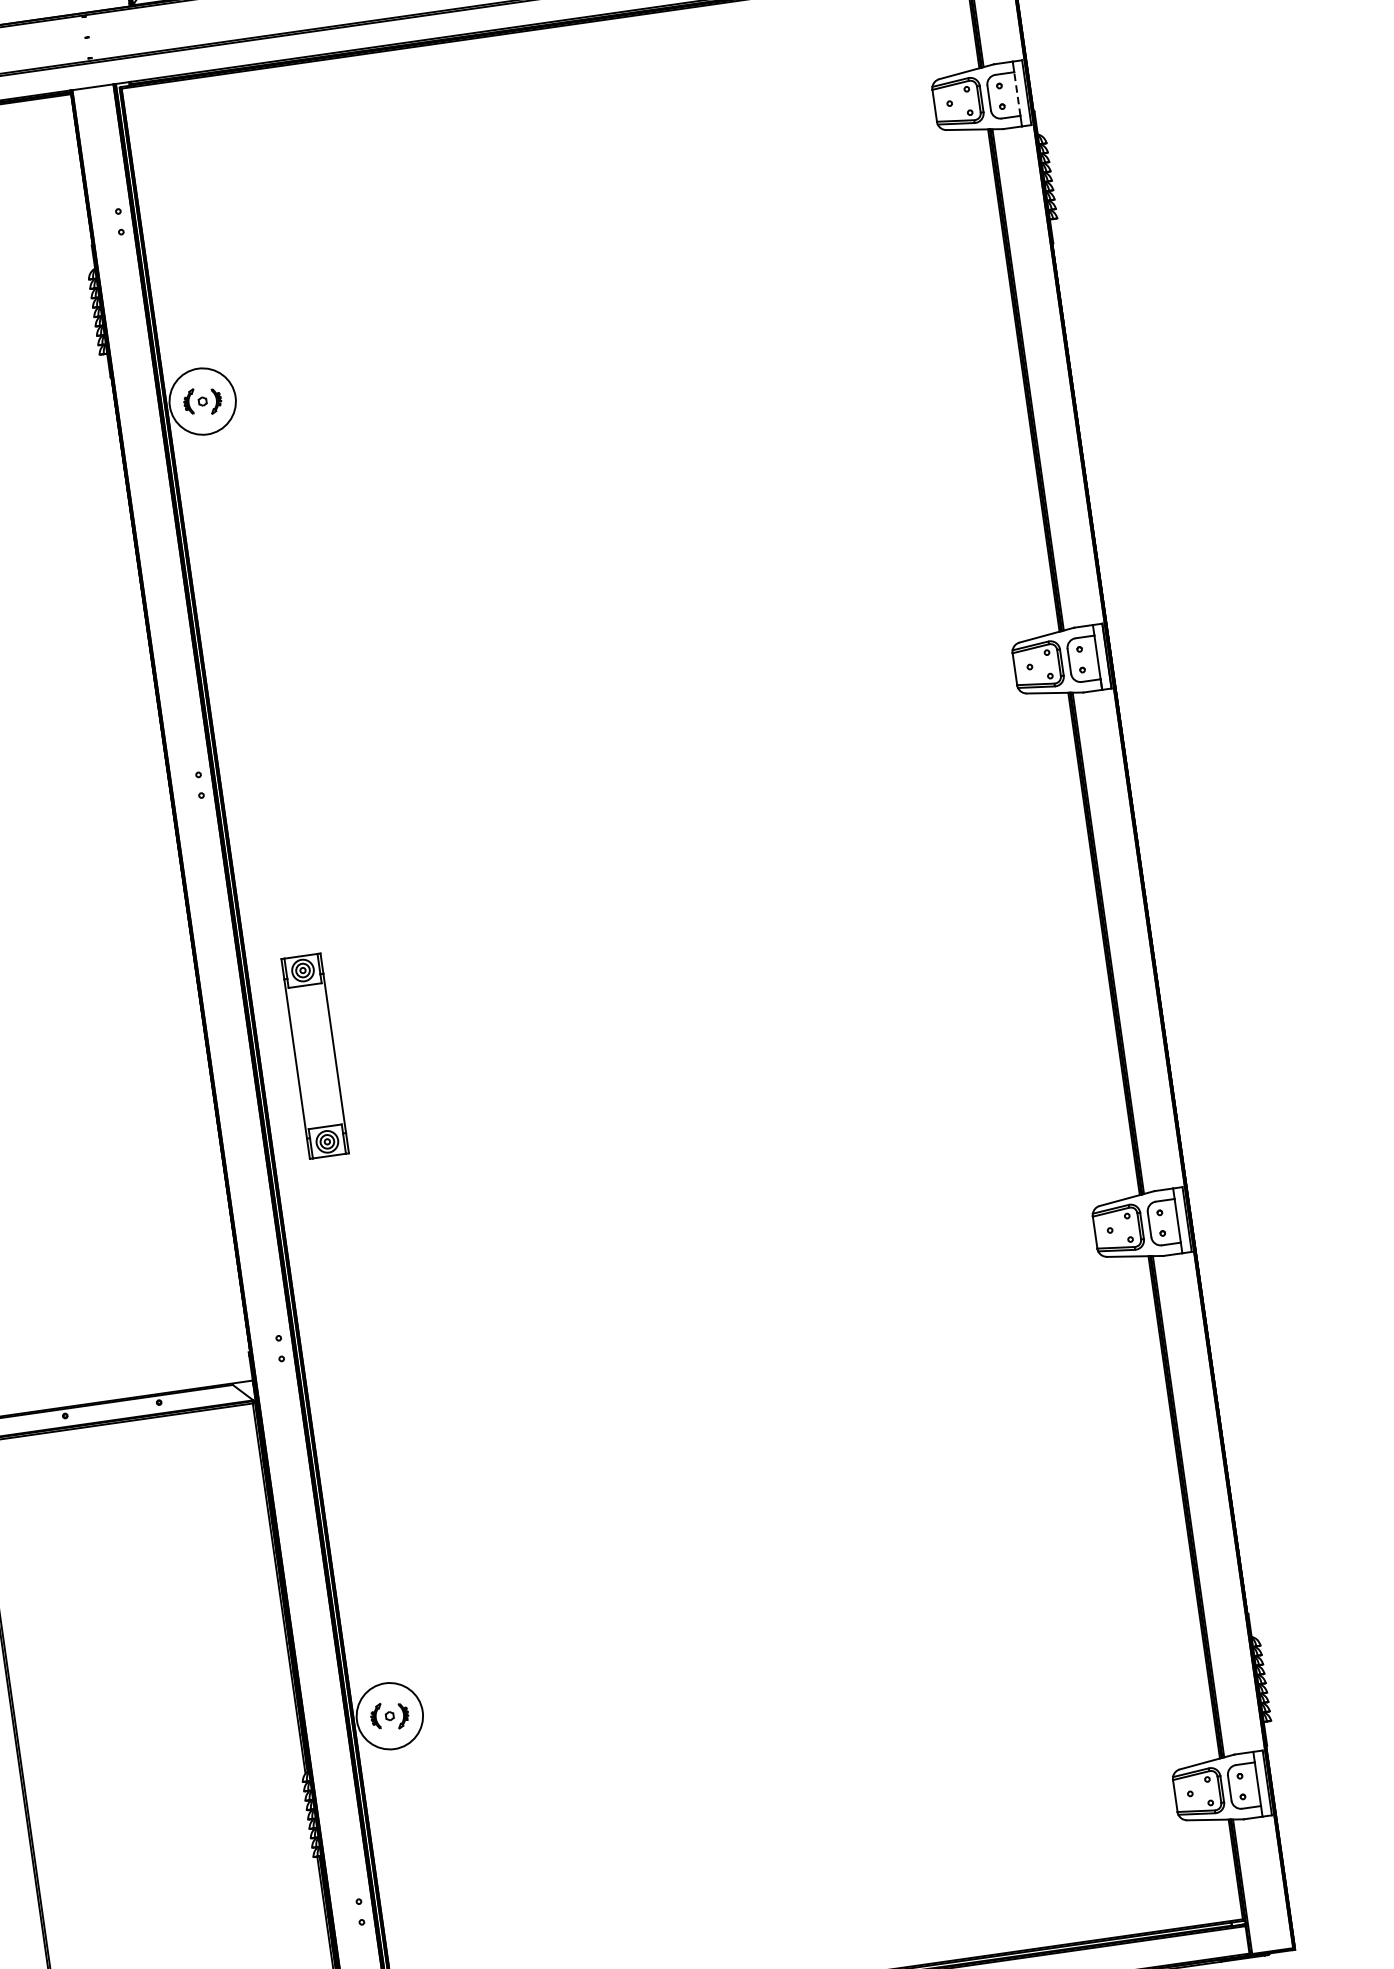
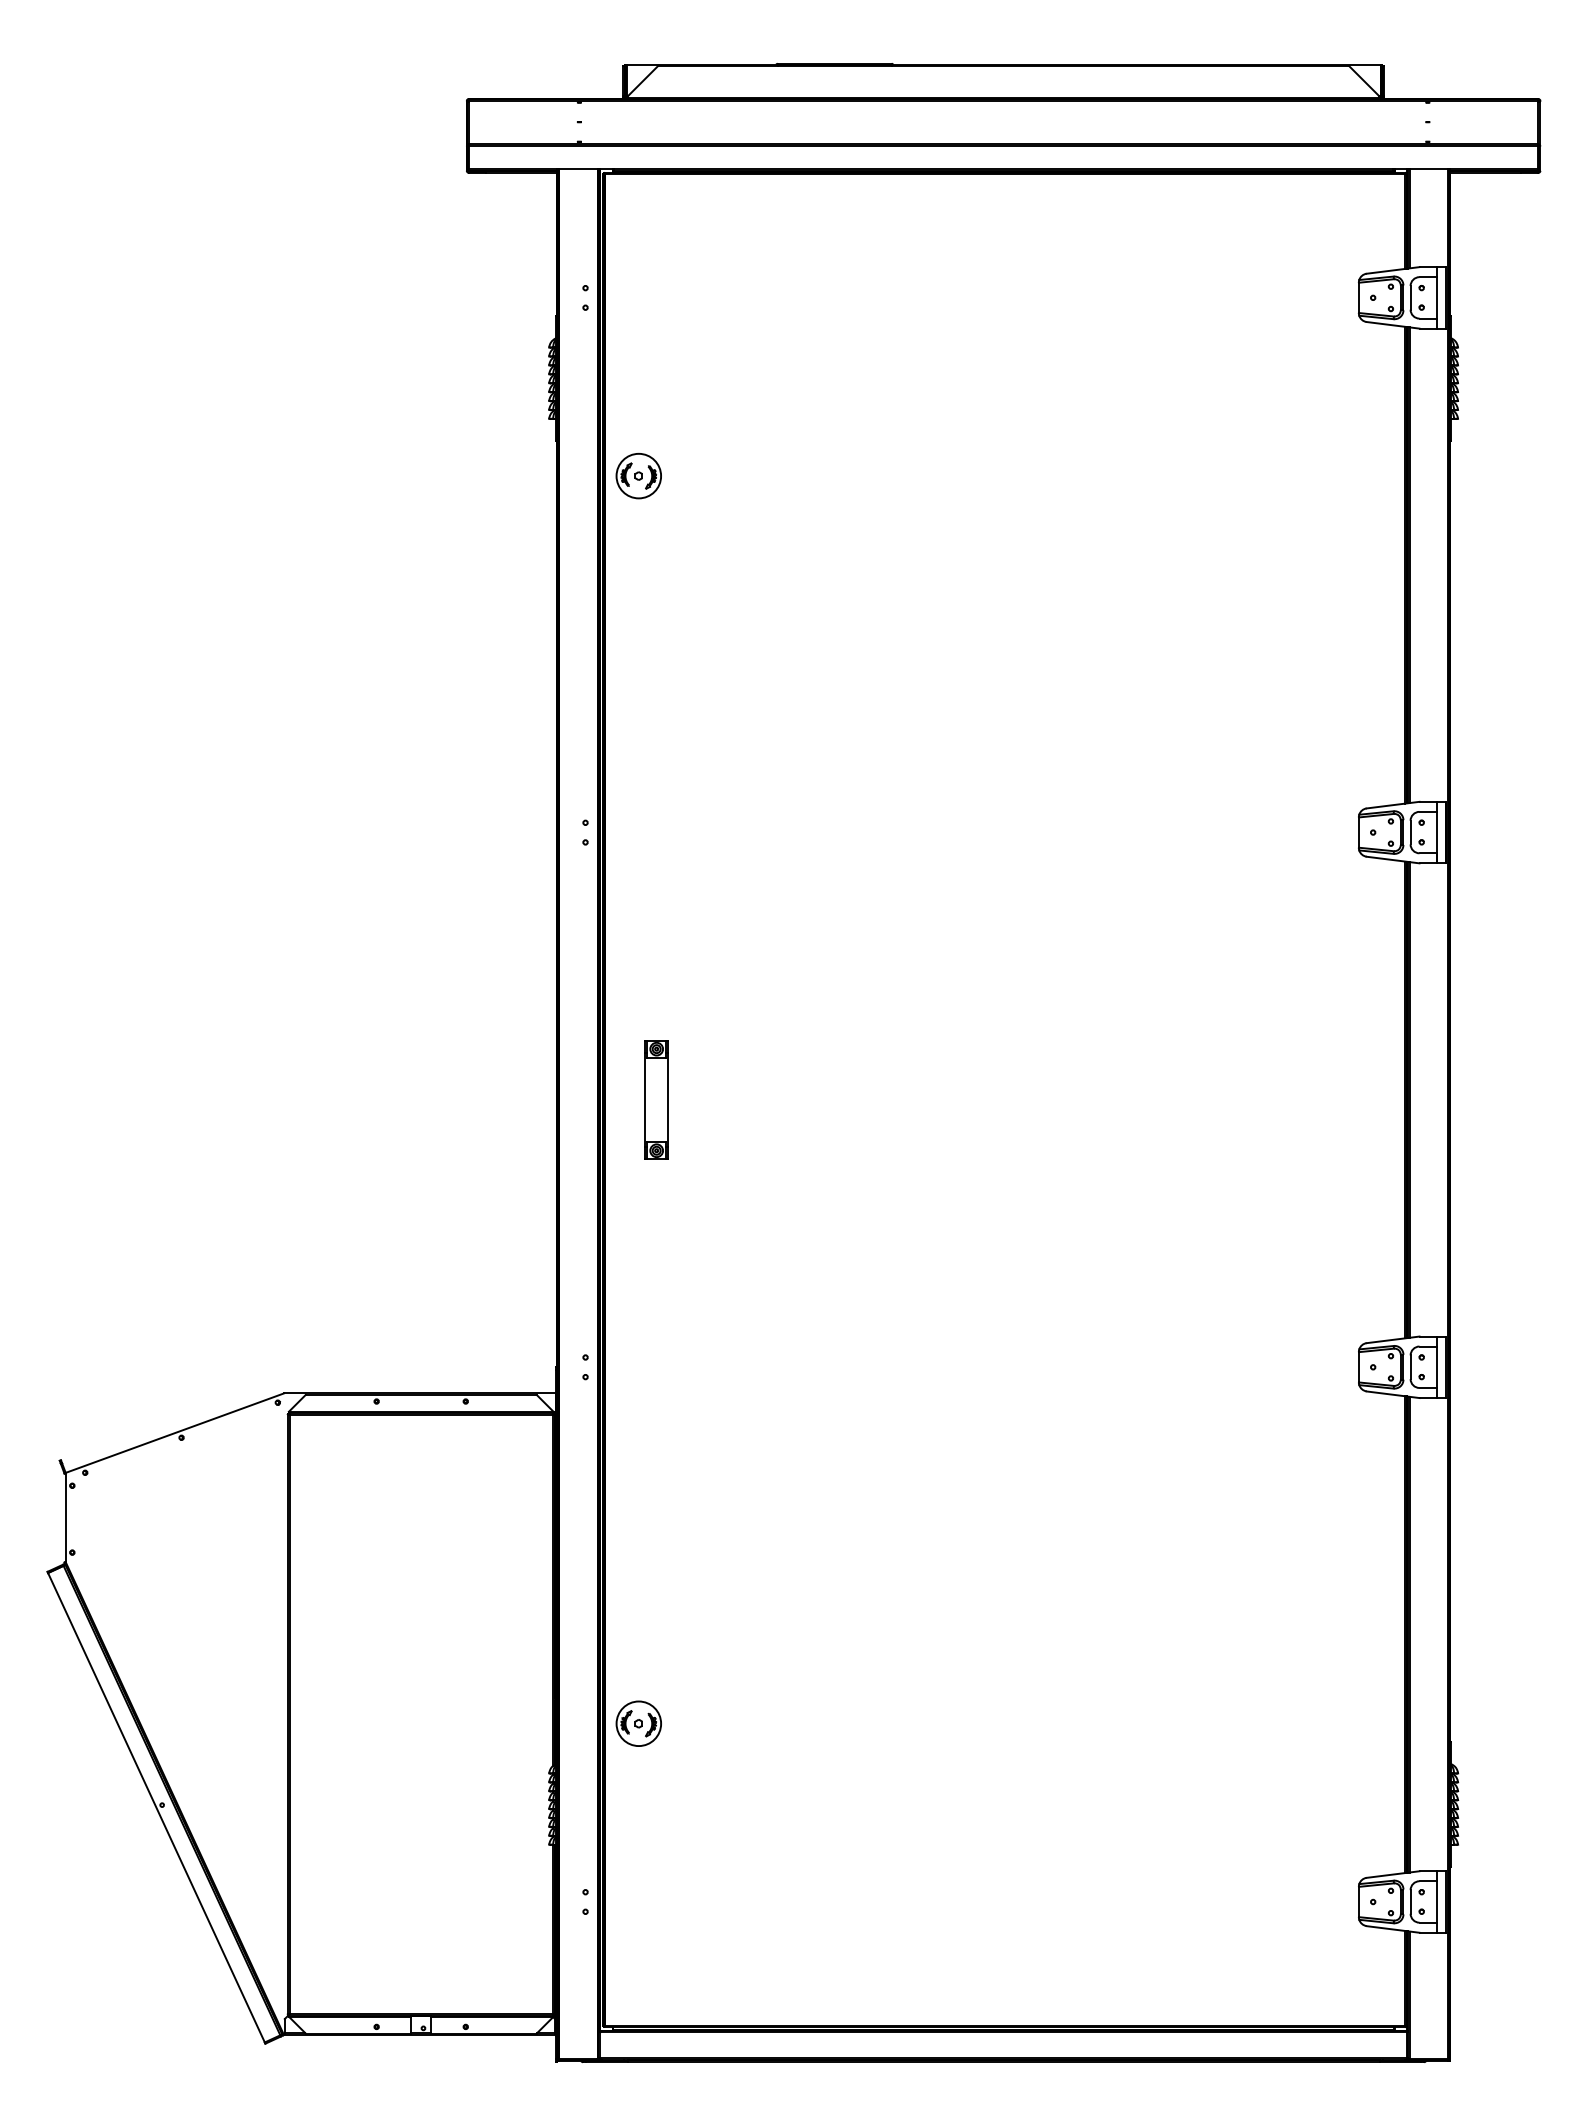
line: (1017, 93) -> (1437, 297), dashed -> solid
circle: (202, 400) -> (638, 475), size x0.71
part: (314, 1055) -> (656, 1099), size x0.62
circle: (389, 1715) -> (638, 1723), size x0.71

